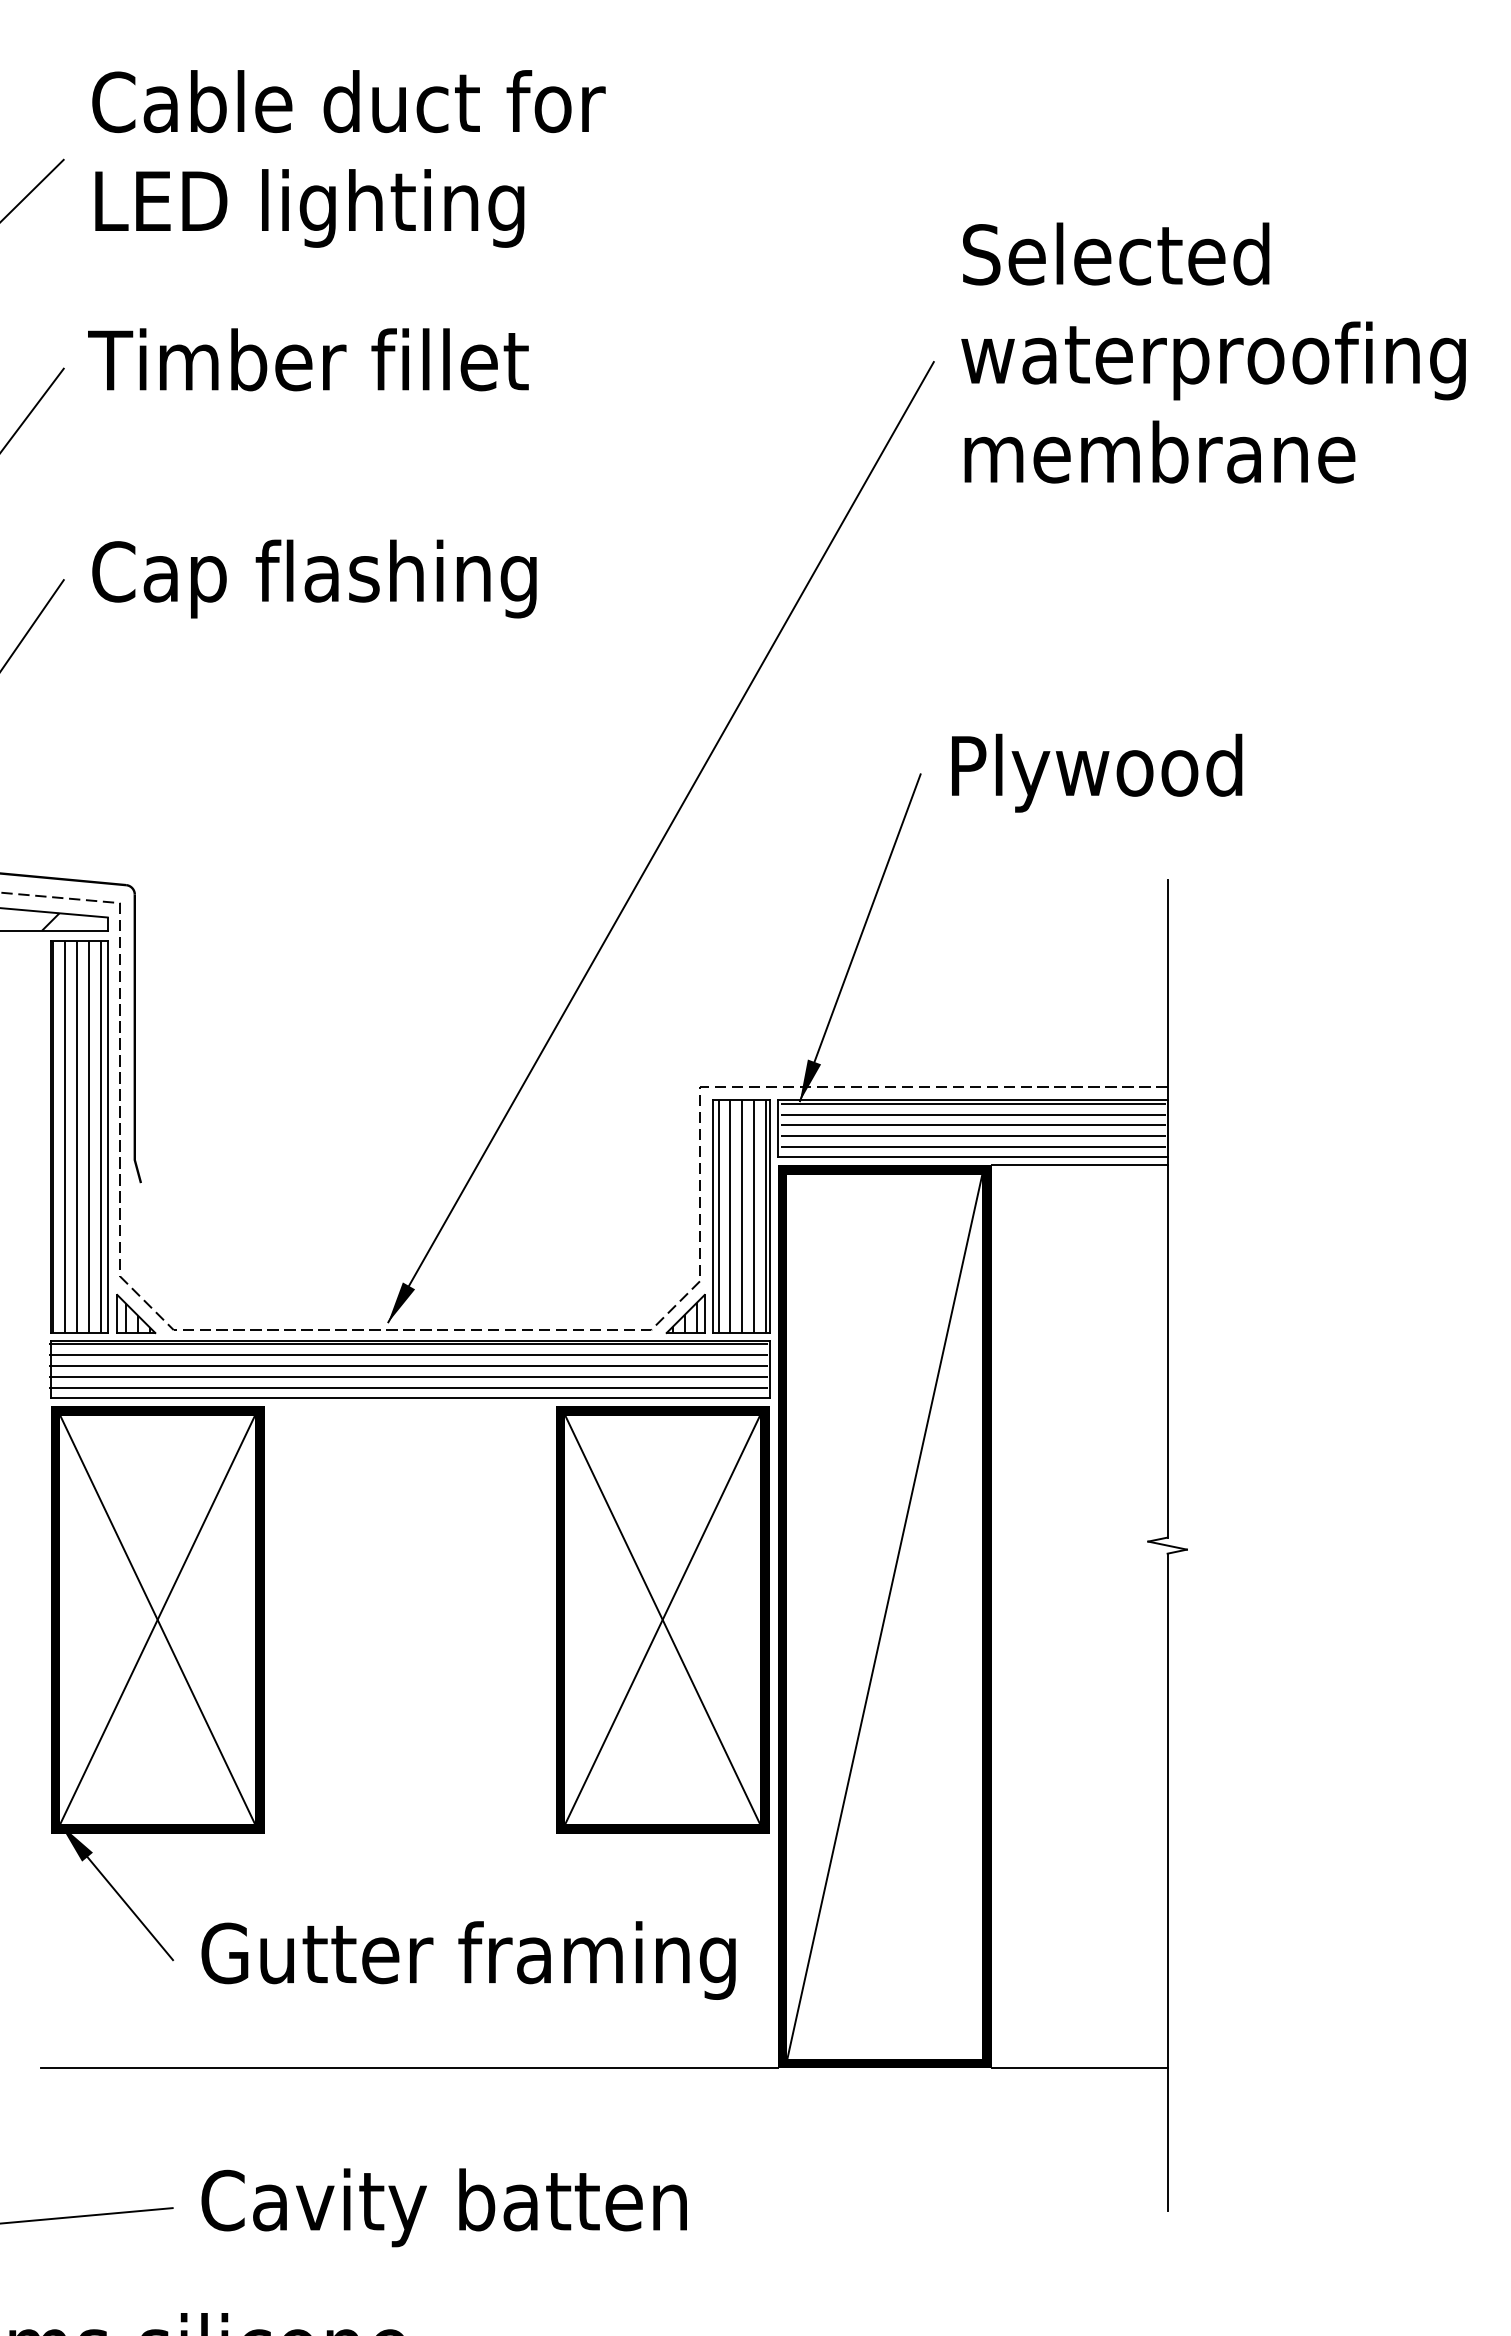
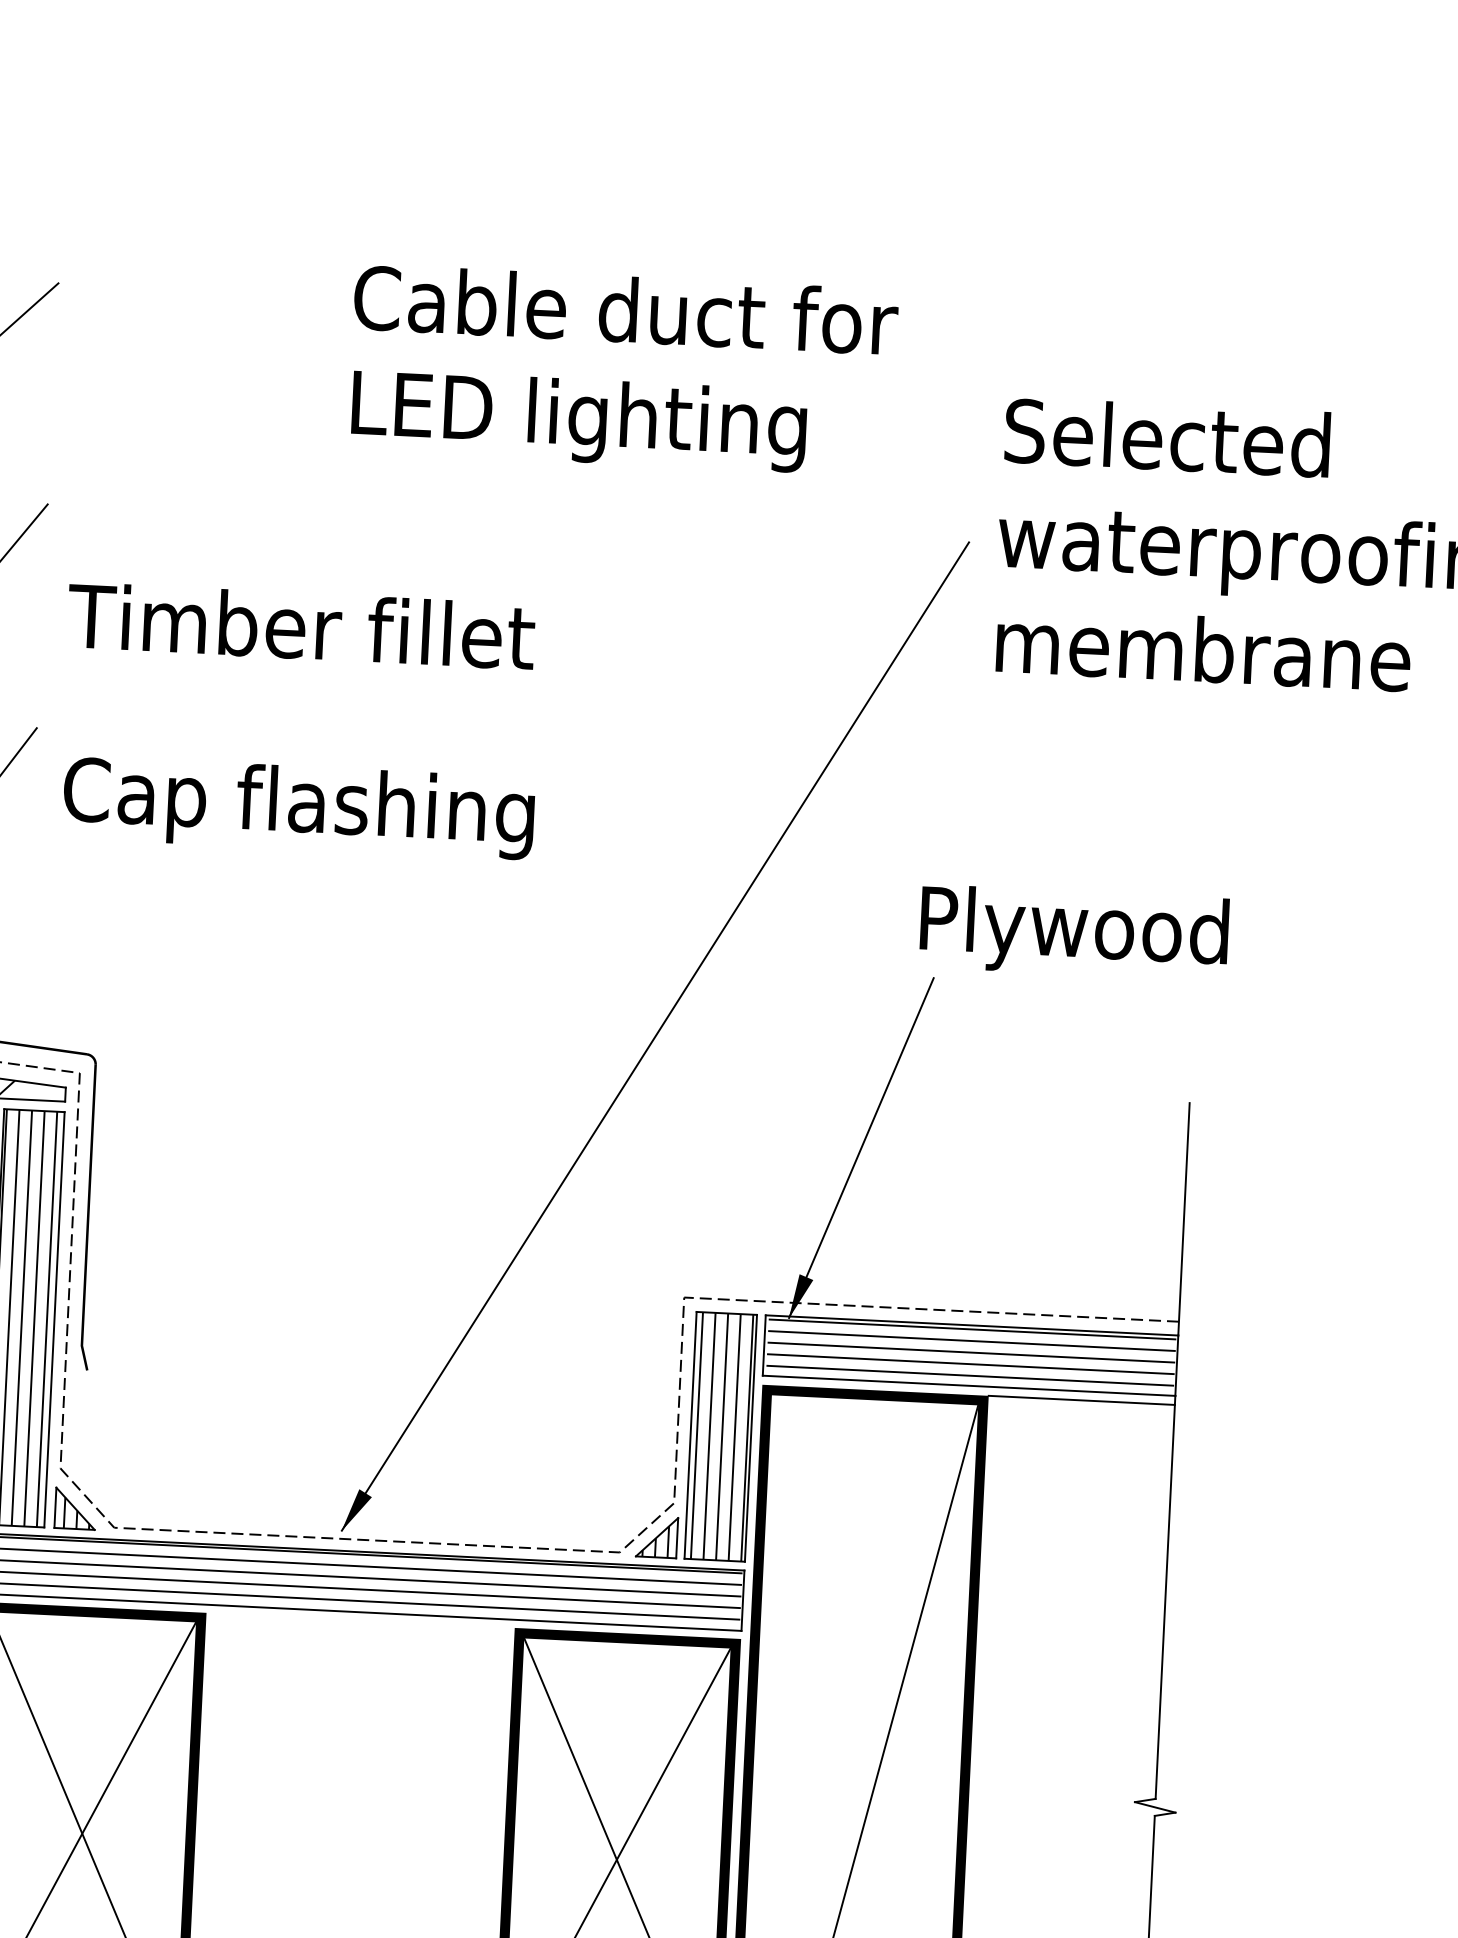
text: (348, 158) -> (622, 370), moved
text: (308, 359) -> (301, 625), moved
text: (314, 578) -> (298, 807), moved
text: (1097, 772) -> (1074, 932), moved

